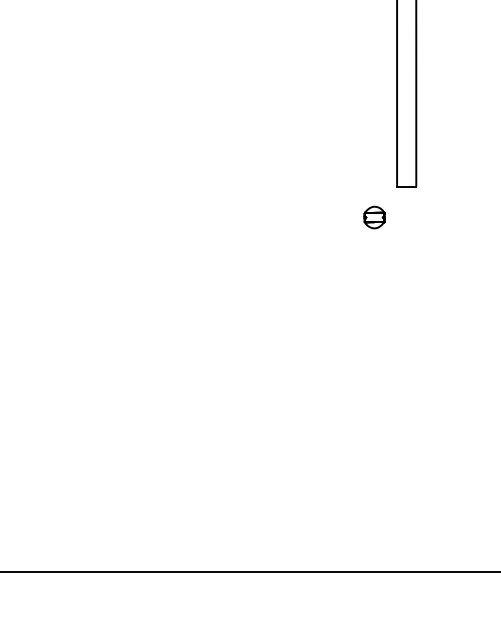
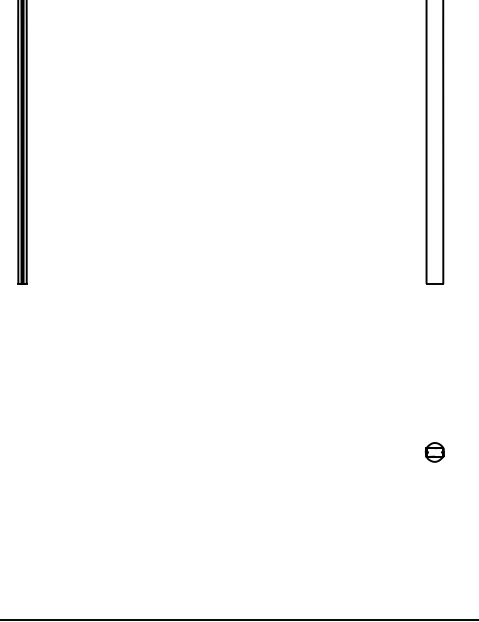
part: (374, 217) -> (434, 452), moved

